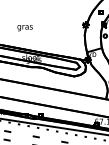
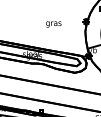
text: (24, 28) -> (53, 24), moved

